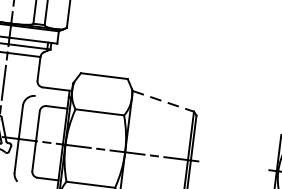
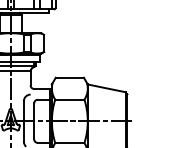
line: (164, 101) -> (107, 88), dashed -> solid

